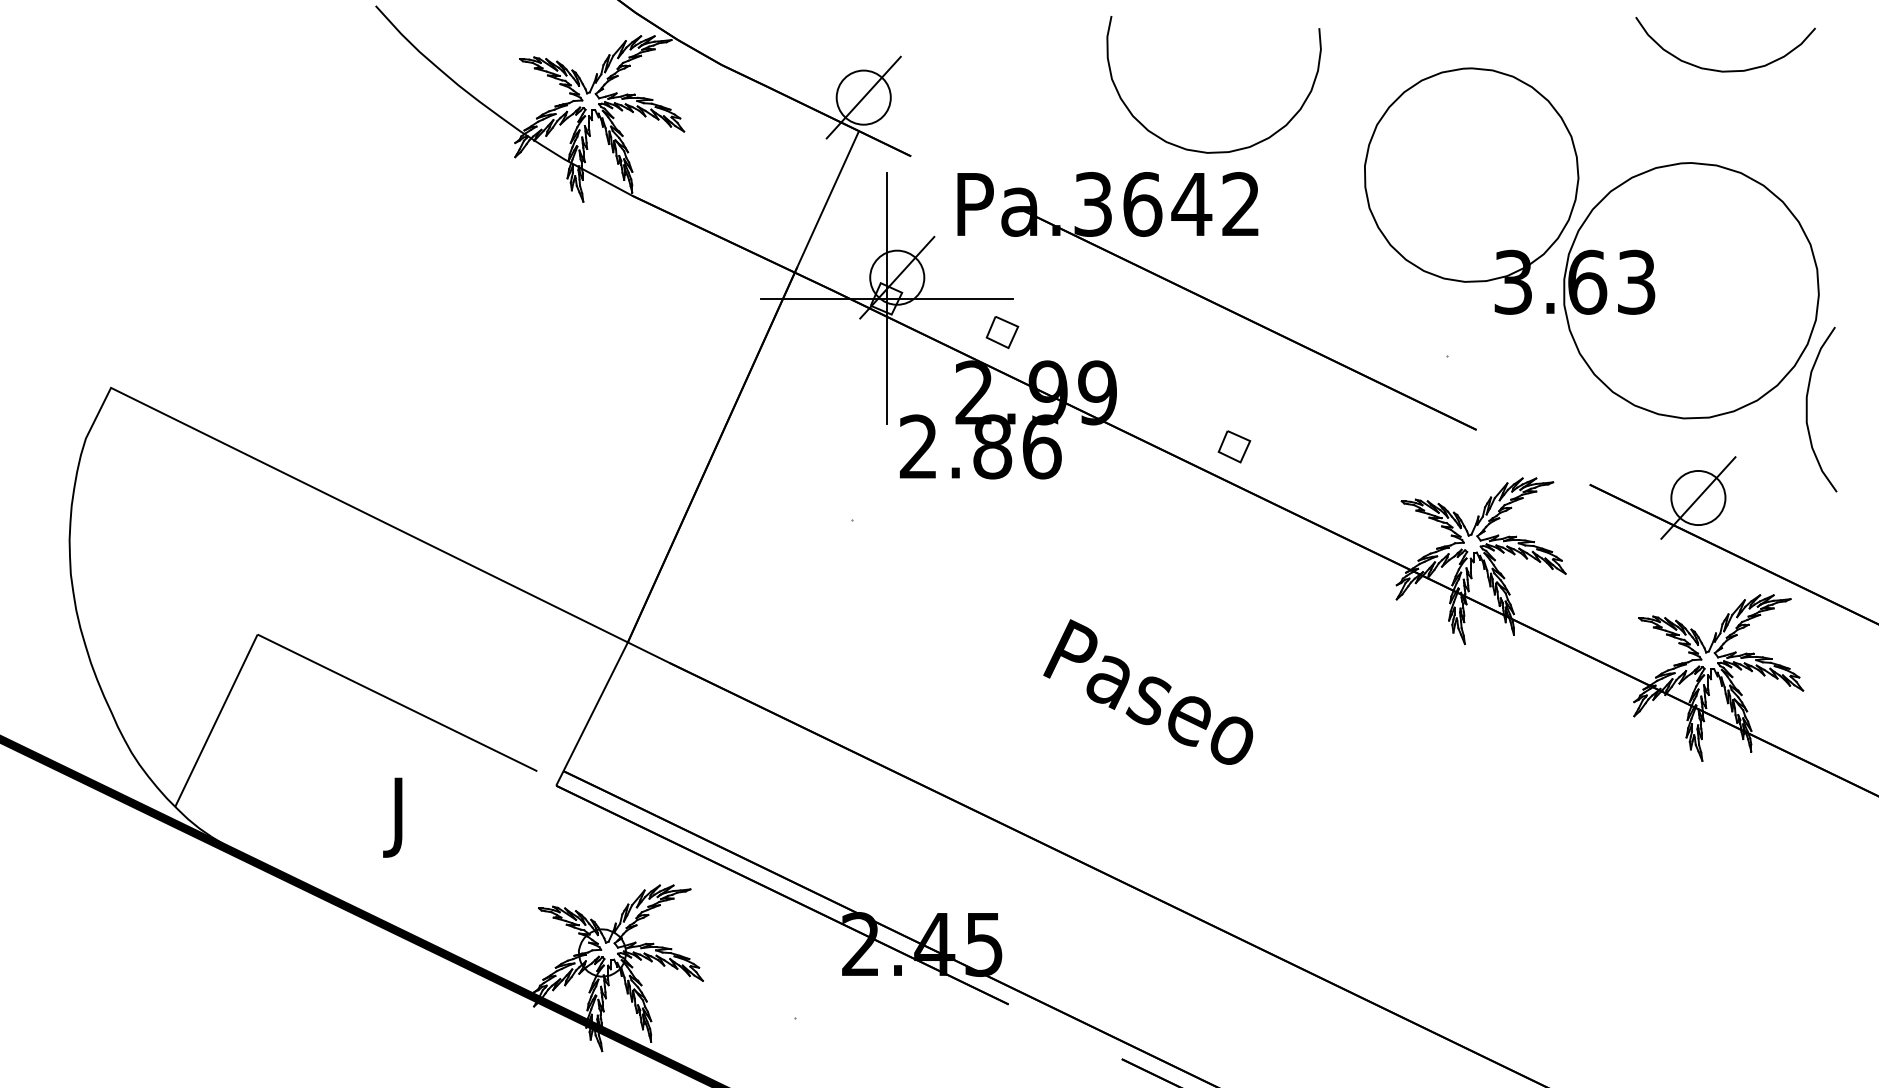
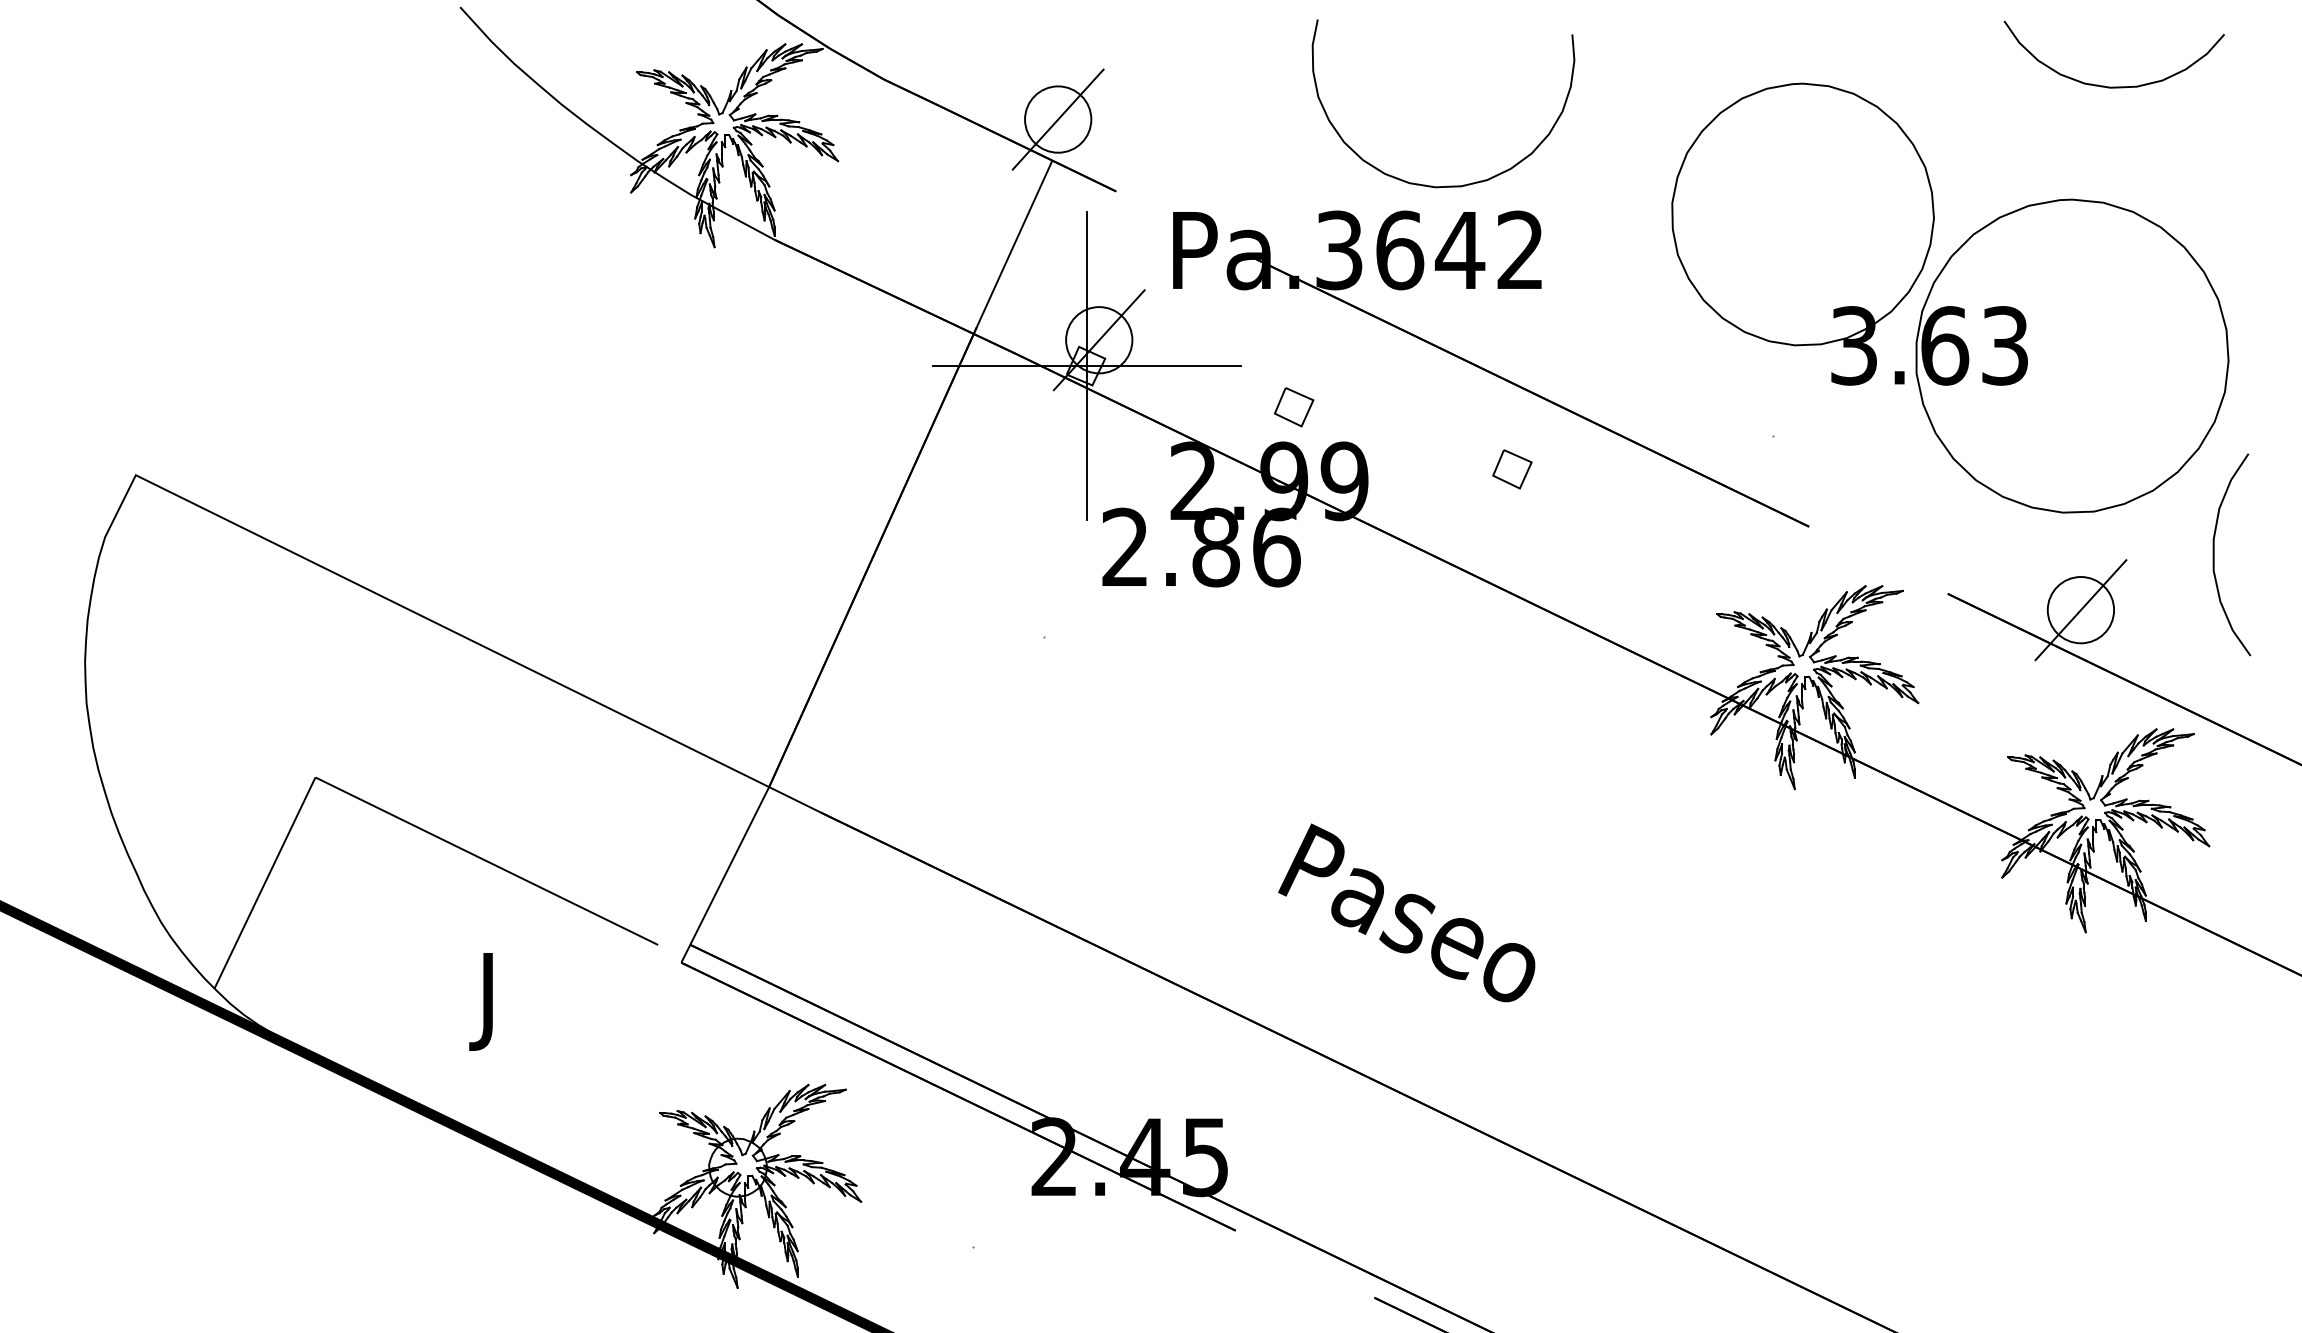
curve: (1217, 151) -> (1447, 185), moved
part: (1002, 332) -> (1294, 407), moved
curve: (1807, 409) -> (2214, 554), moved
part: (1234, 446) -> (1512, 469), moved
text: (1148, 691) -> (1406, 912), moved

